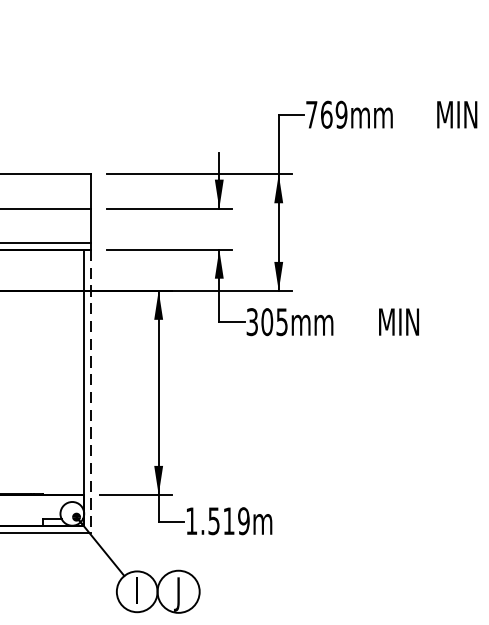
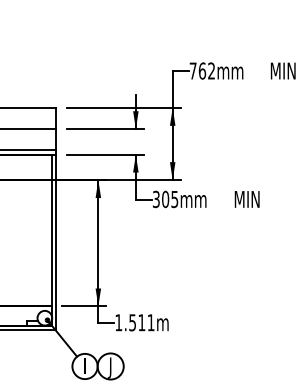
text: (341, 113) -> (211, 70), 769mm -> 762mm
line: (91, 391) -> (56, 242), dashed -> solid
text: (242, 520) -> (150, 322), 1.519m -> 1.511m

